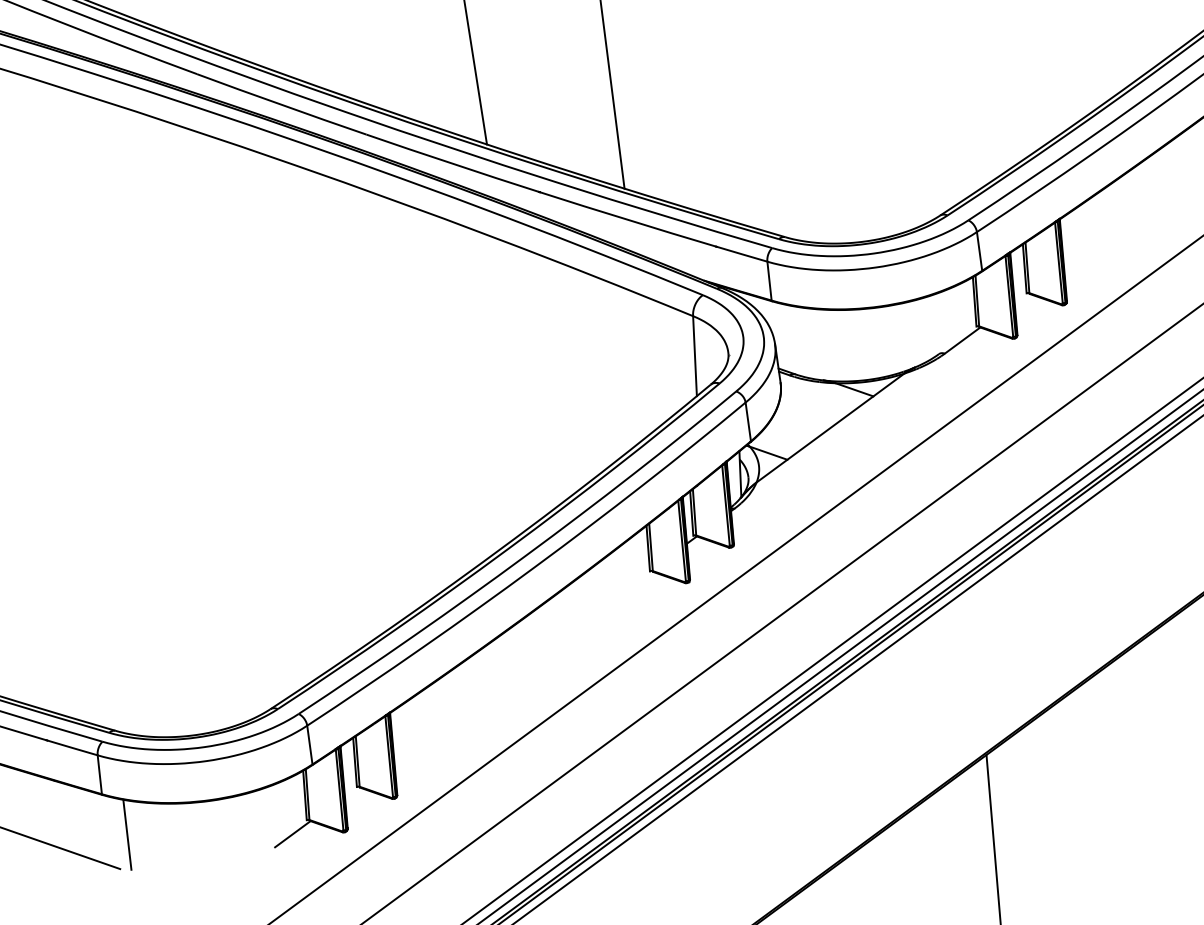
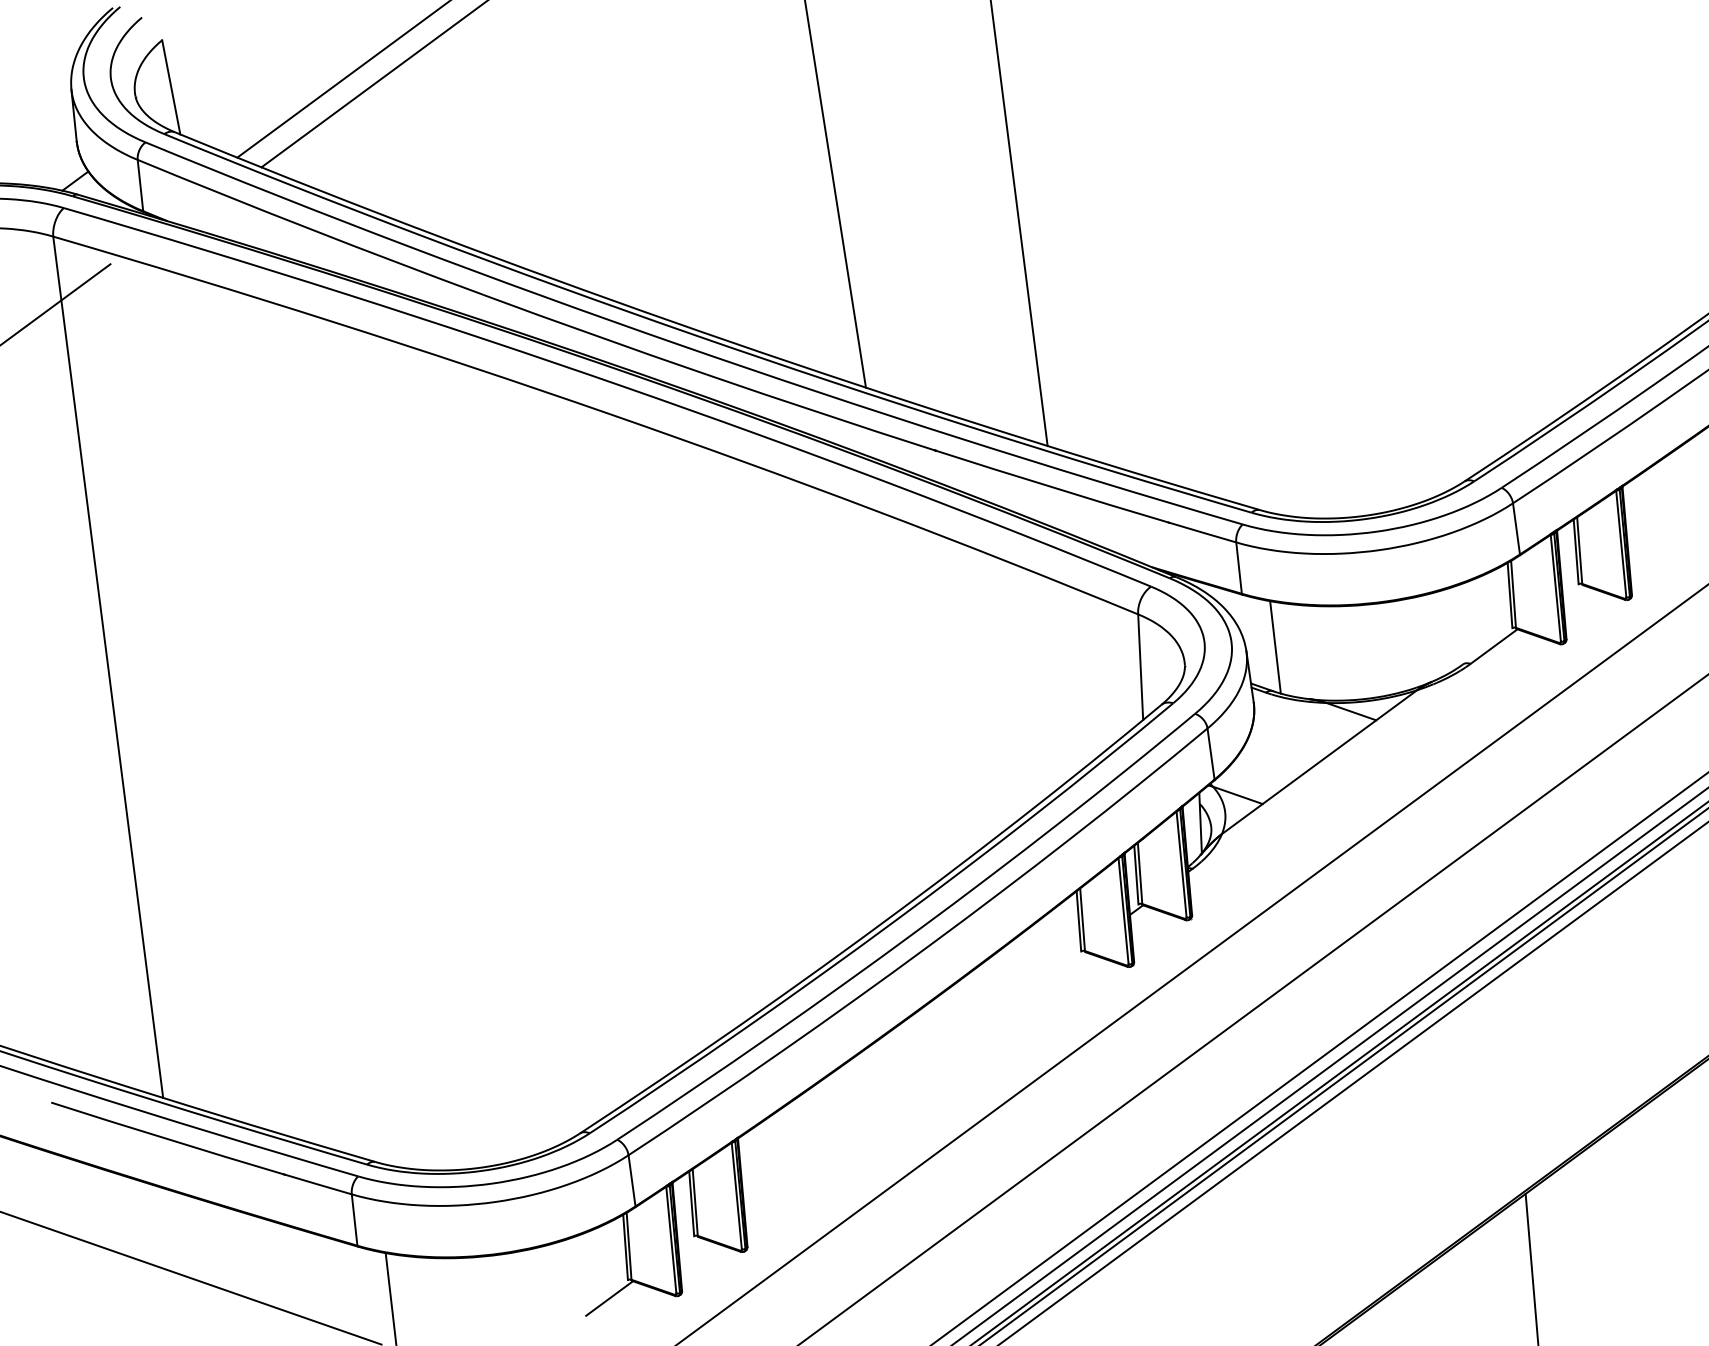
line: (797, 341) -> (1275, 647), added

